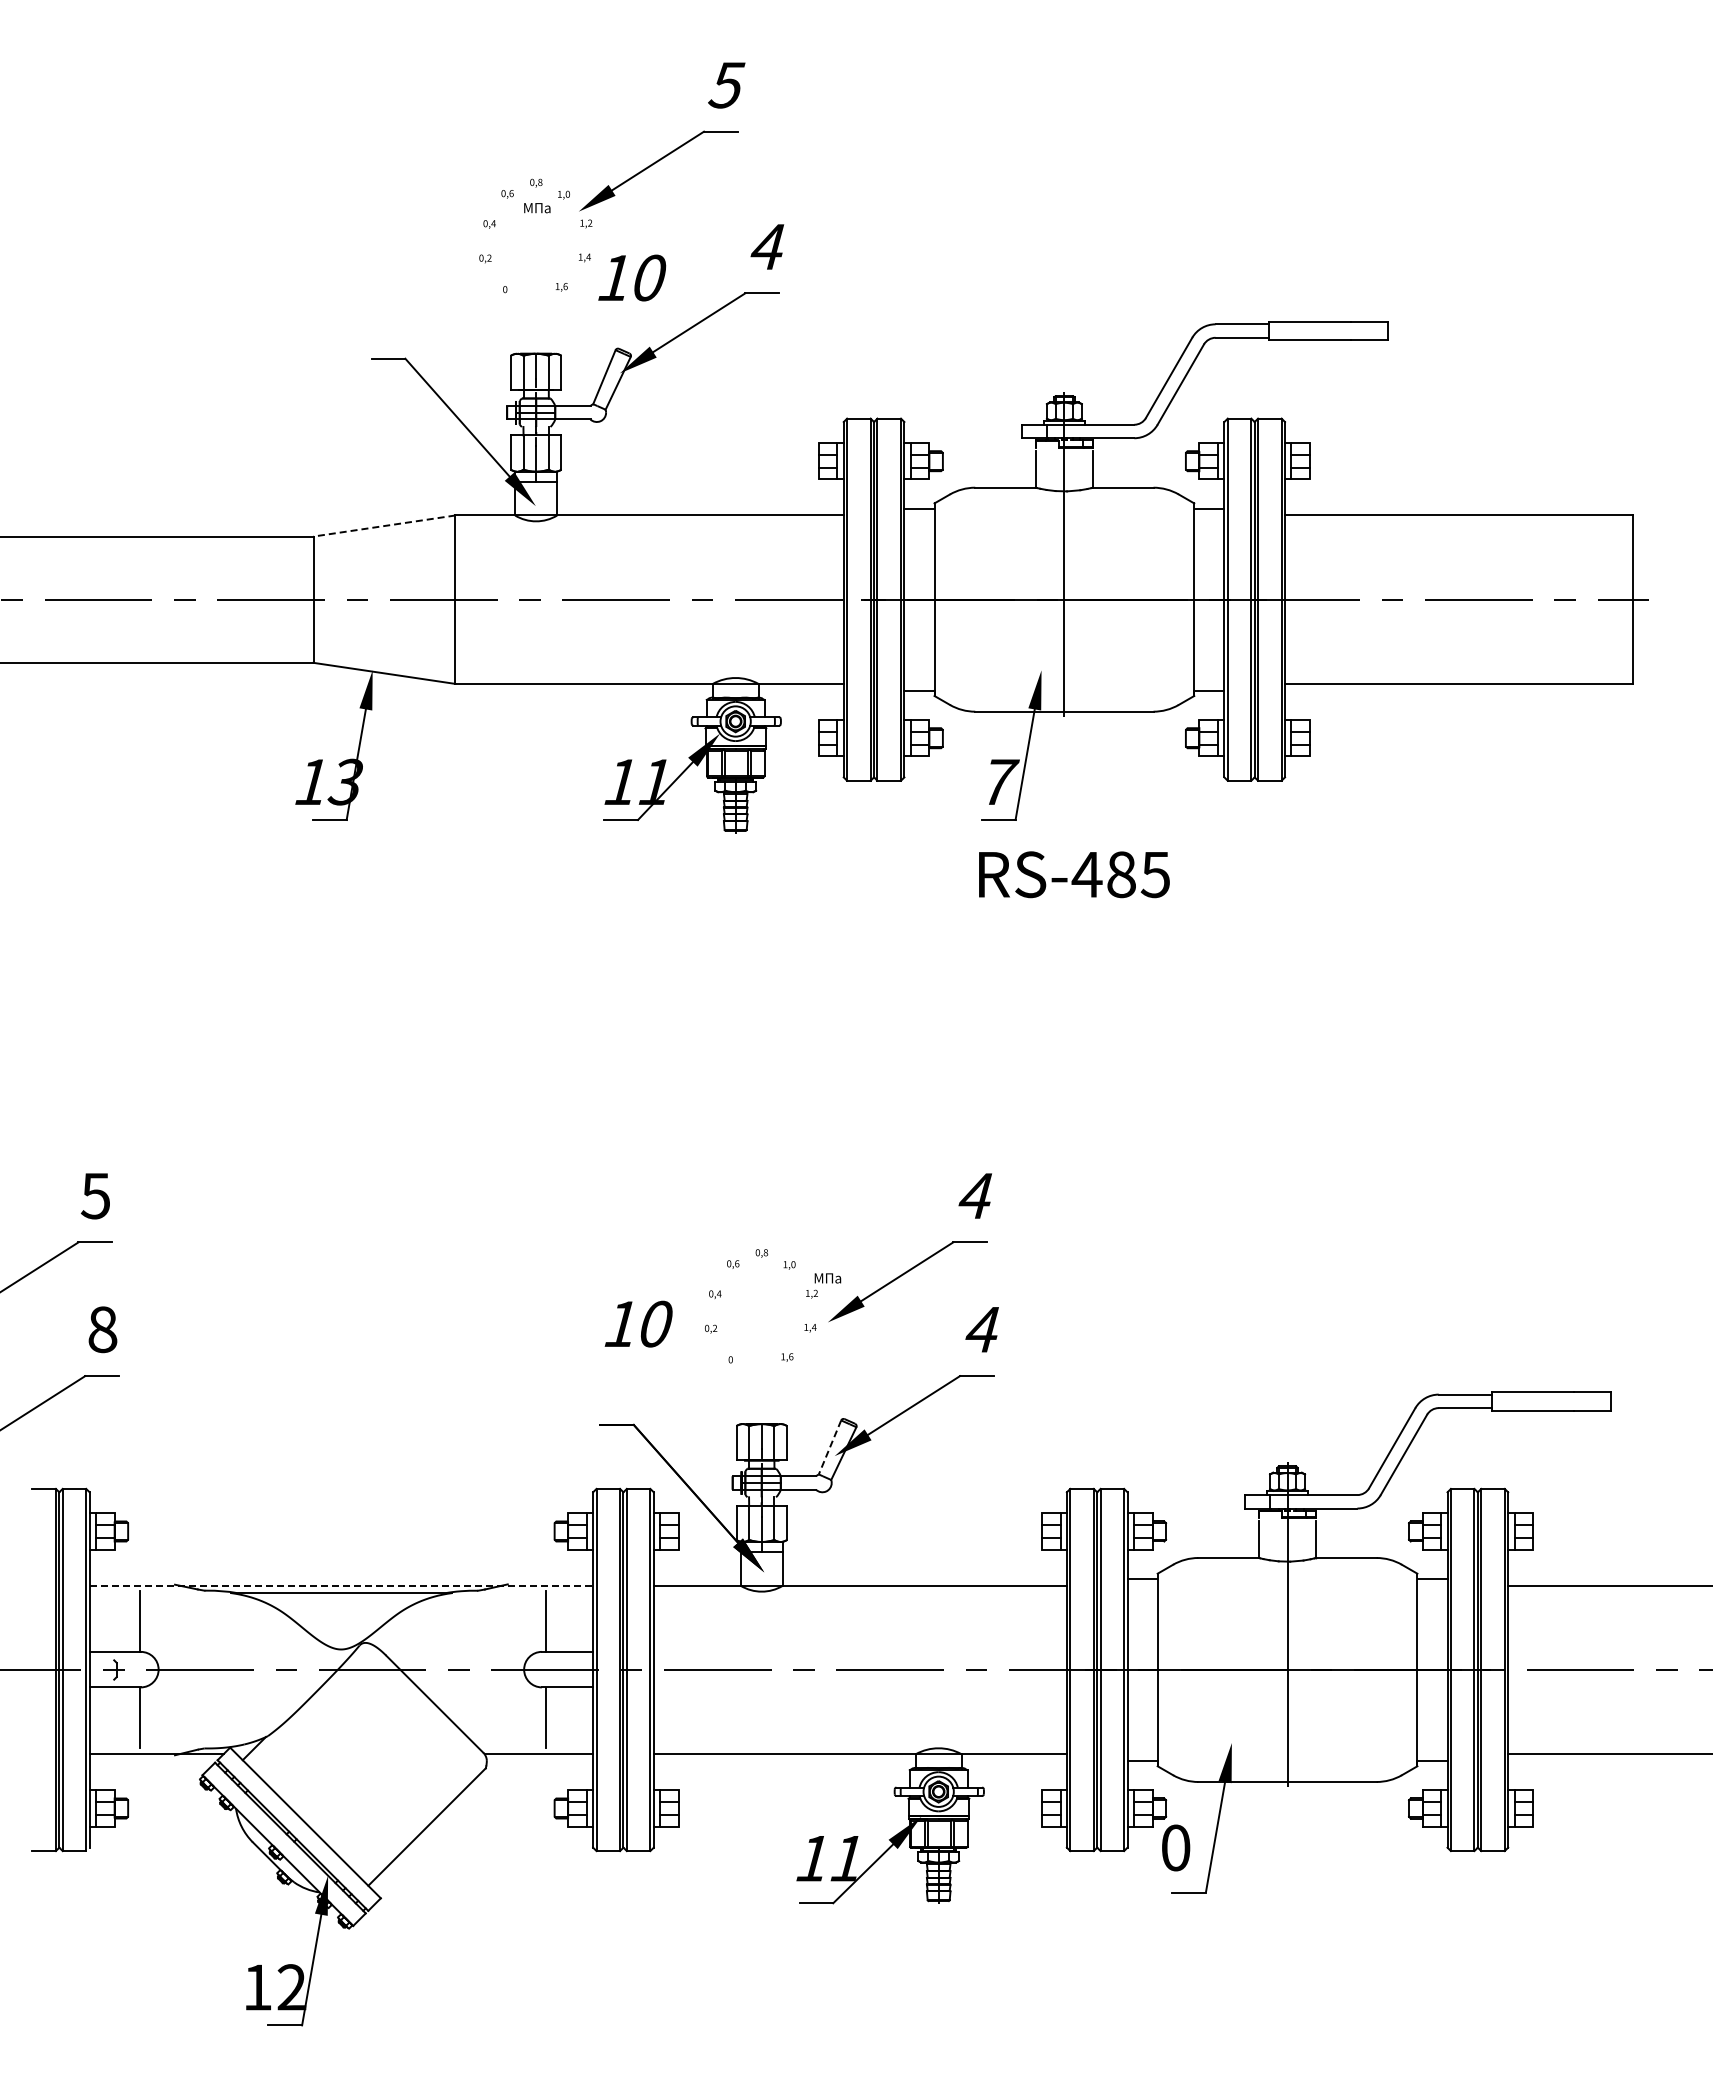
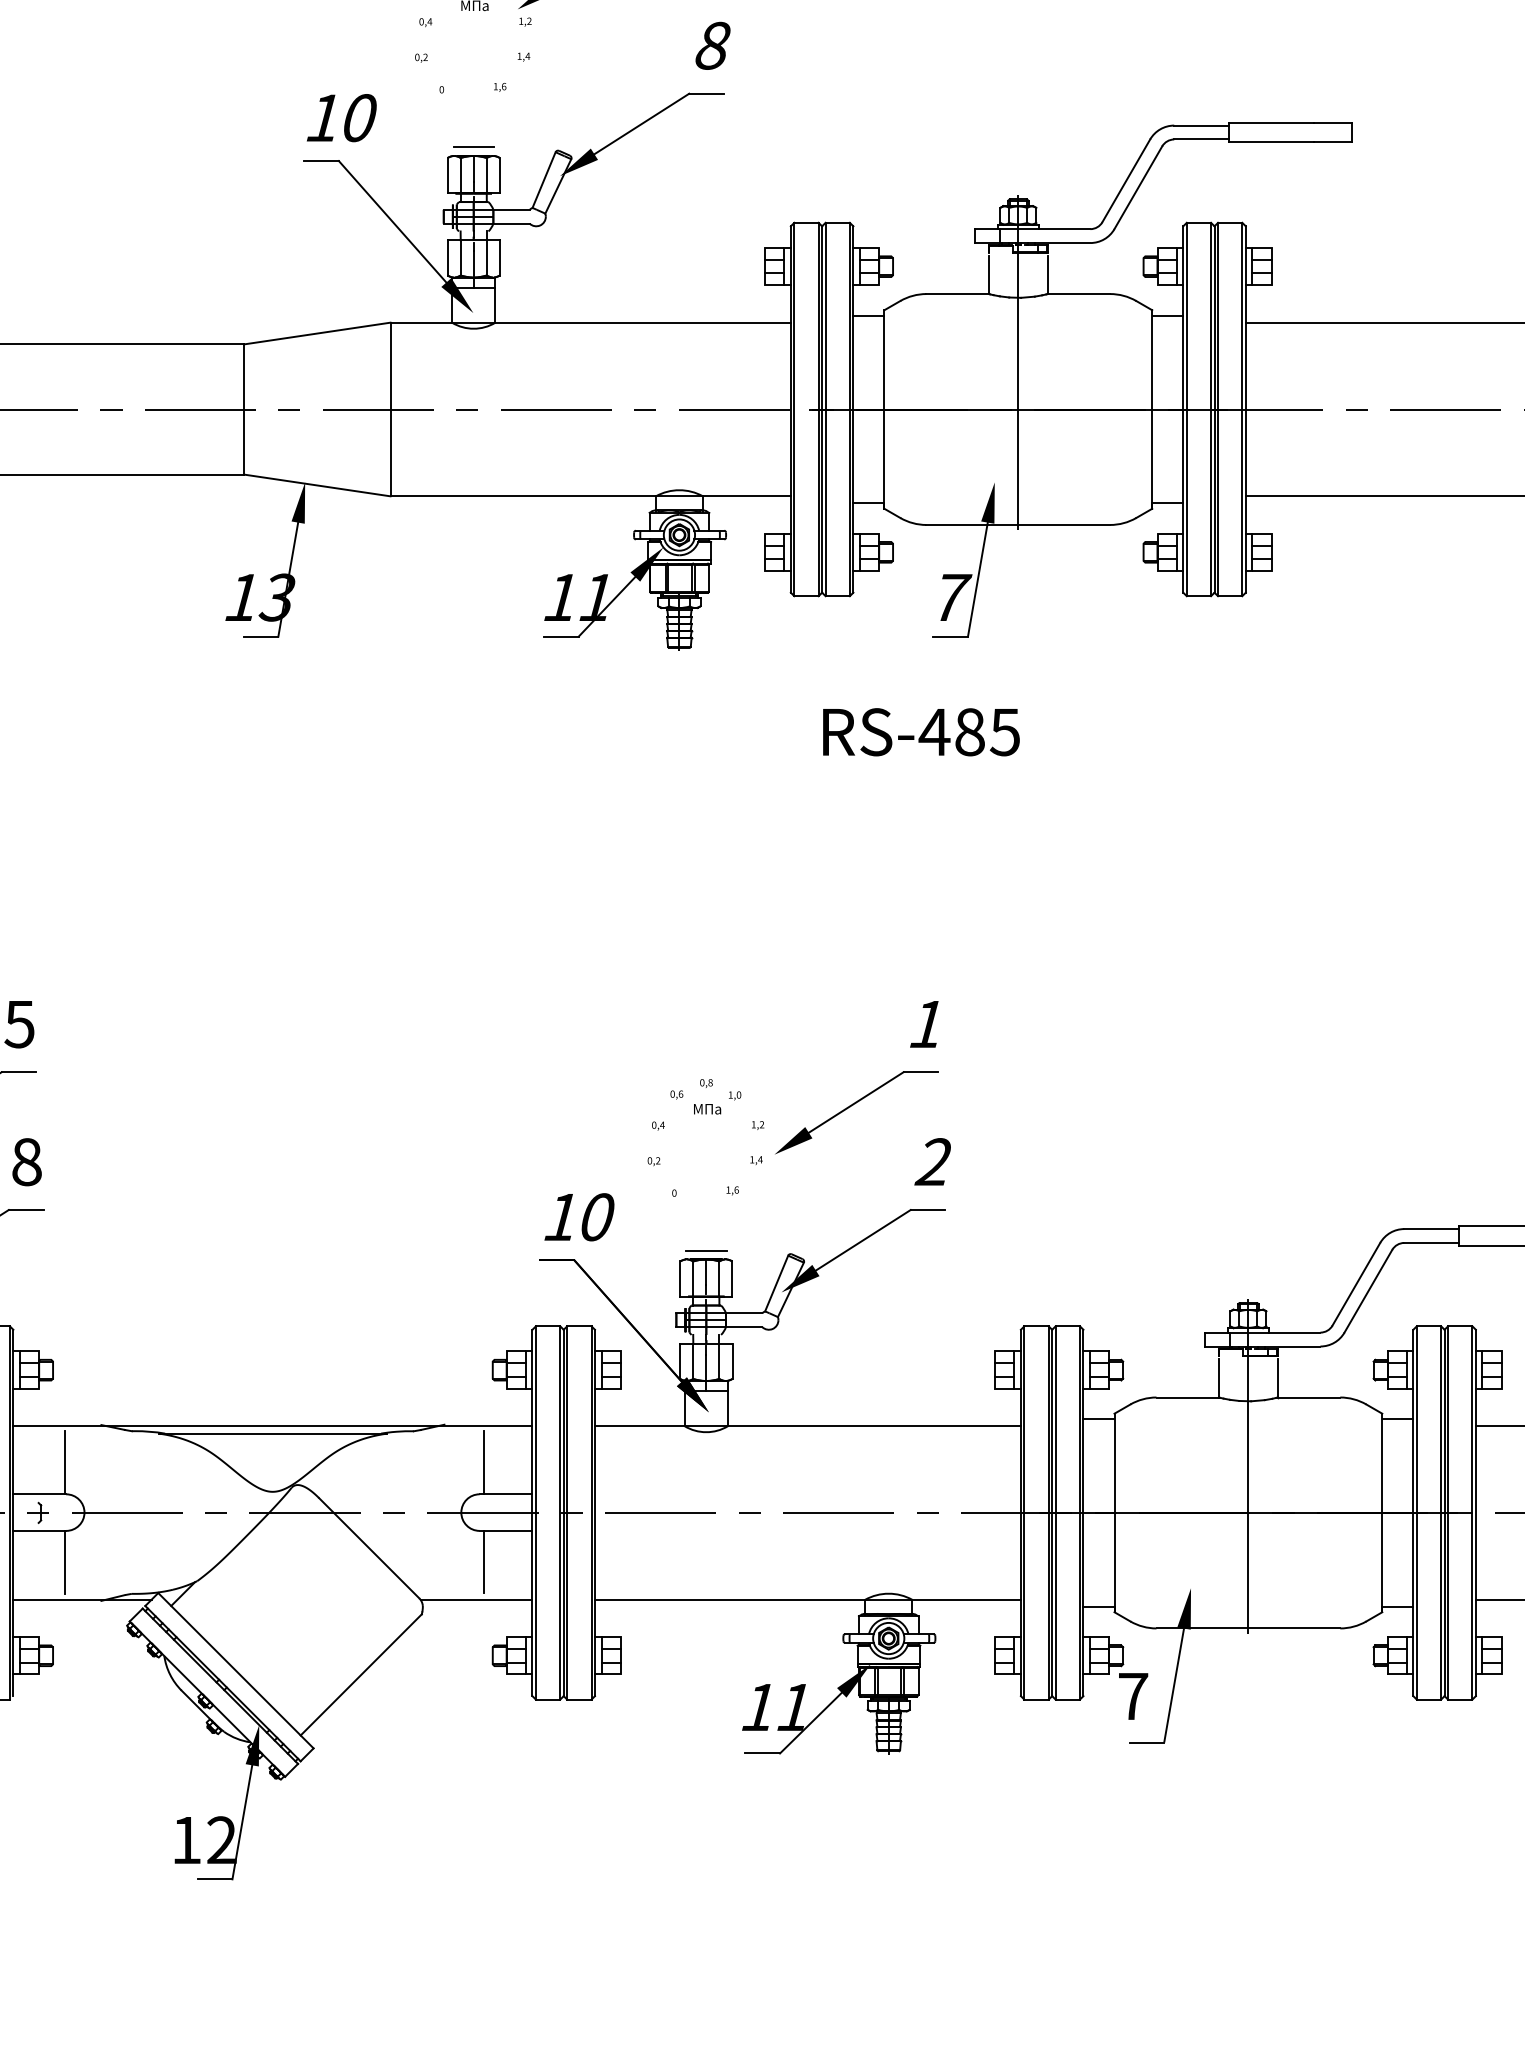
text: (767, 246) -> (712, 45), 4 -> 8
text: (632, 277) -> (342, 117), moved
line: (535, 345) -> (473, 147), added
line: (384, 526) -> (317, 334), dashed -> solid
text: (1074, 874) -> (921, 732), moved
text: (975, 1195) -> (926, 1023), 4 -> 1
text: (827, 1278) -> (707, 1109), moved
text: (638, 1323) -> (579, 1216), moved
text: (981, 1329) -> (932, 1161), 4 -> 2
line: (761, 1415) -> (706, 1250), added
line: (829, 1447) -> (776, 1283), dashed -> solid
line: (341, 1585) -> (273, 1425), dashed -> solid
text: (1176, 1847) -> (1133, 1695), 0 -> 7

